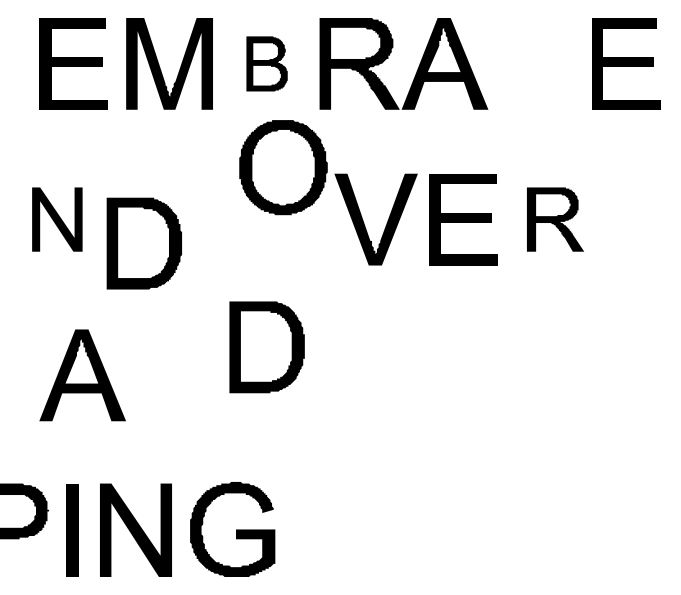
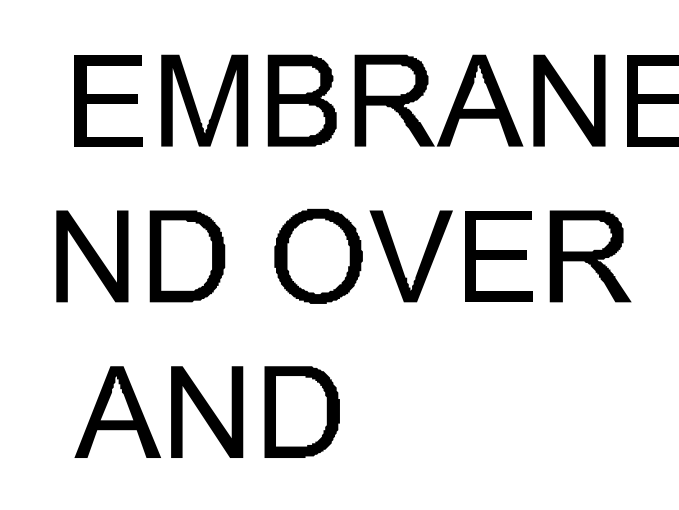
part: (266, 63) -> (301, 100), size x1.67
part: (534, 63) -> (569, 100), added
part: (283, 167) -> (318, 256), moved
part: (57, 219) -> (92, 256), size x1.43
part: (555, 219) -> (590, 256), size x1.43
part: (143, 243) -> (186, 256), moved
part: (266, 347) -> (301, 412), moved
fill: (171, 375) -> (206, 412), added

